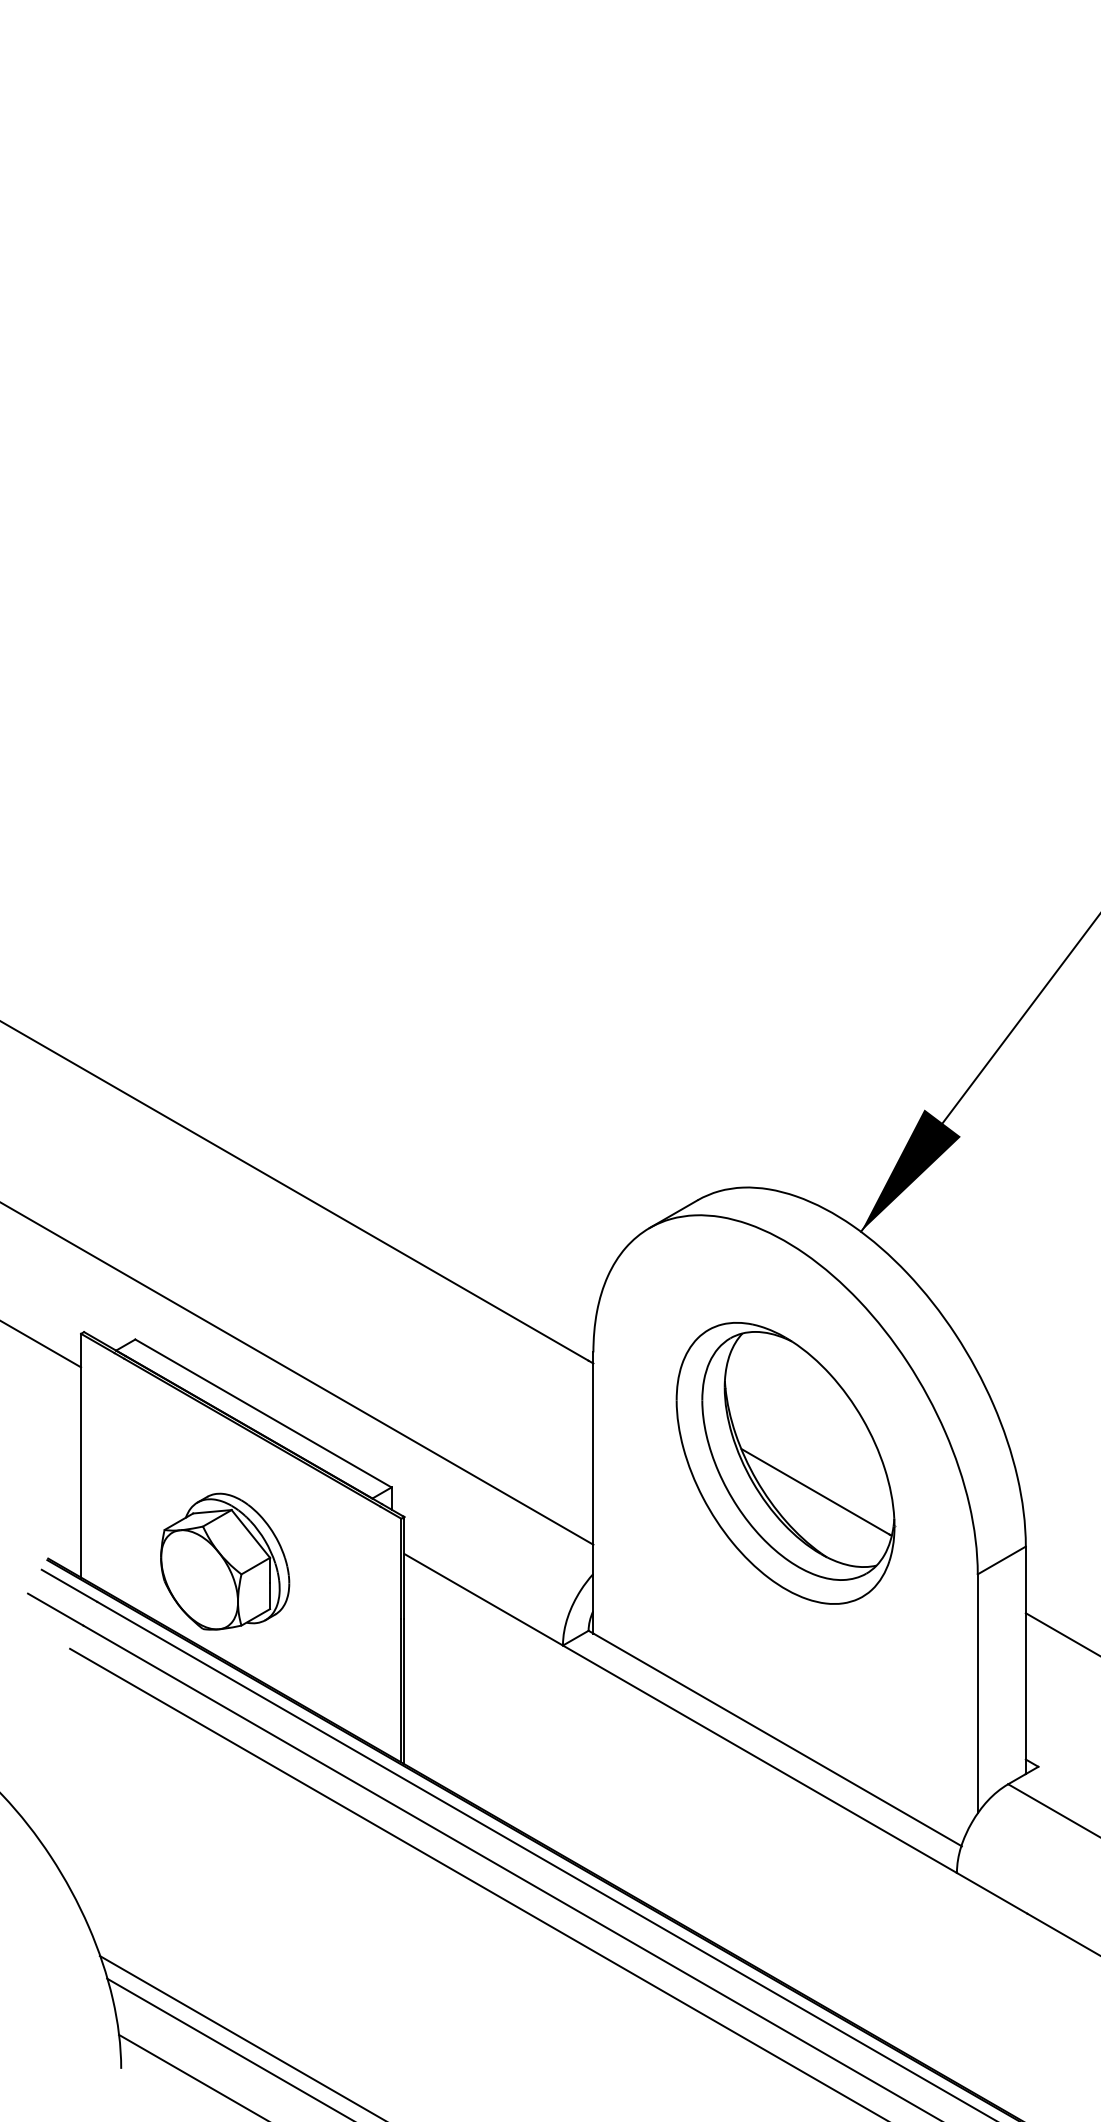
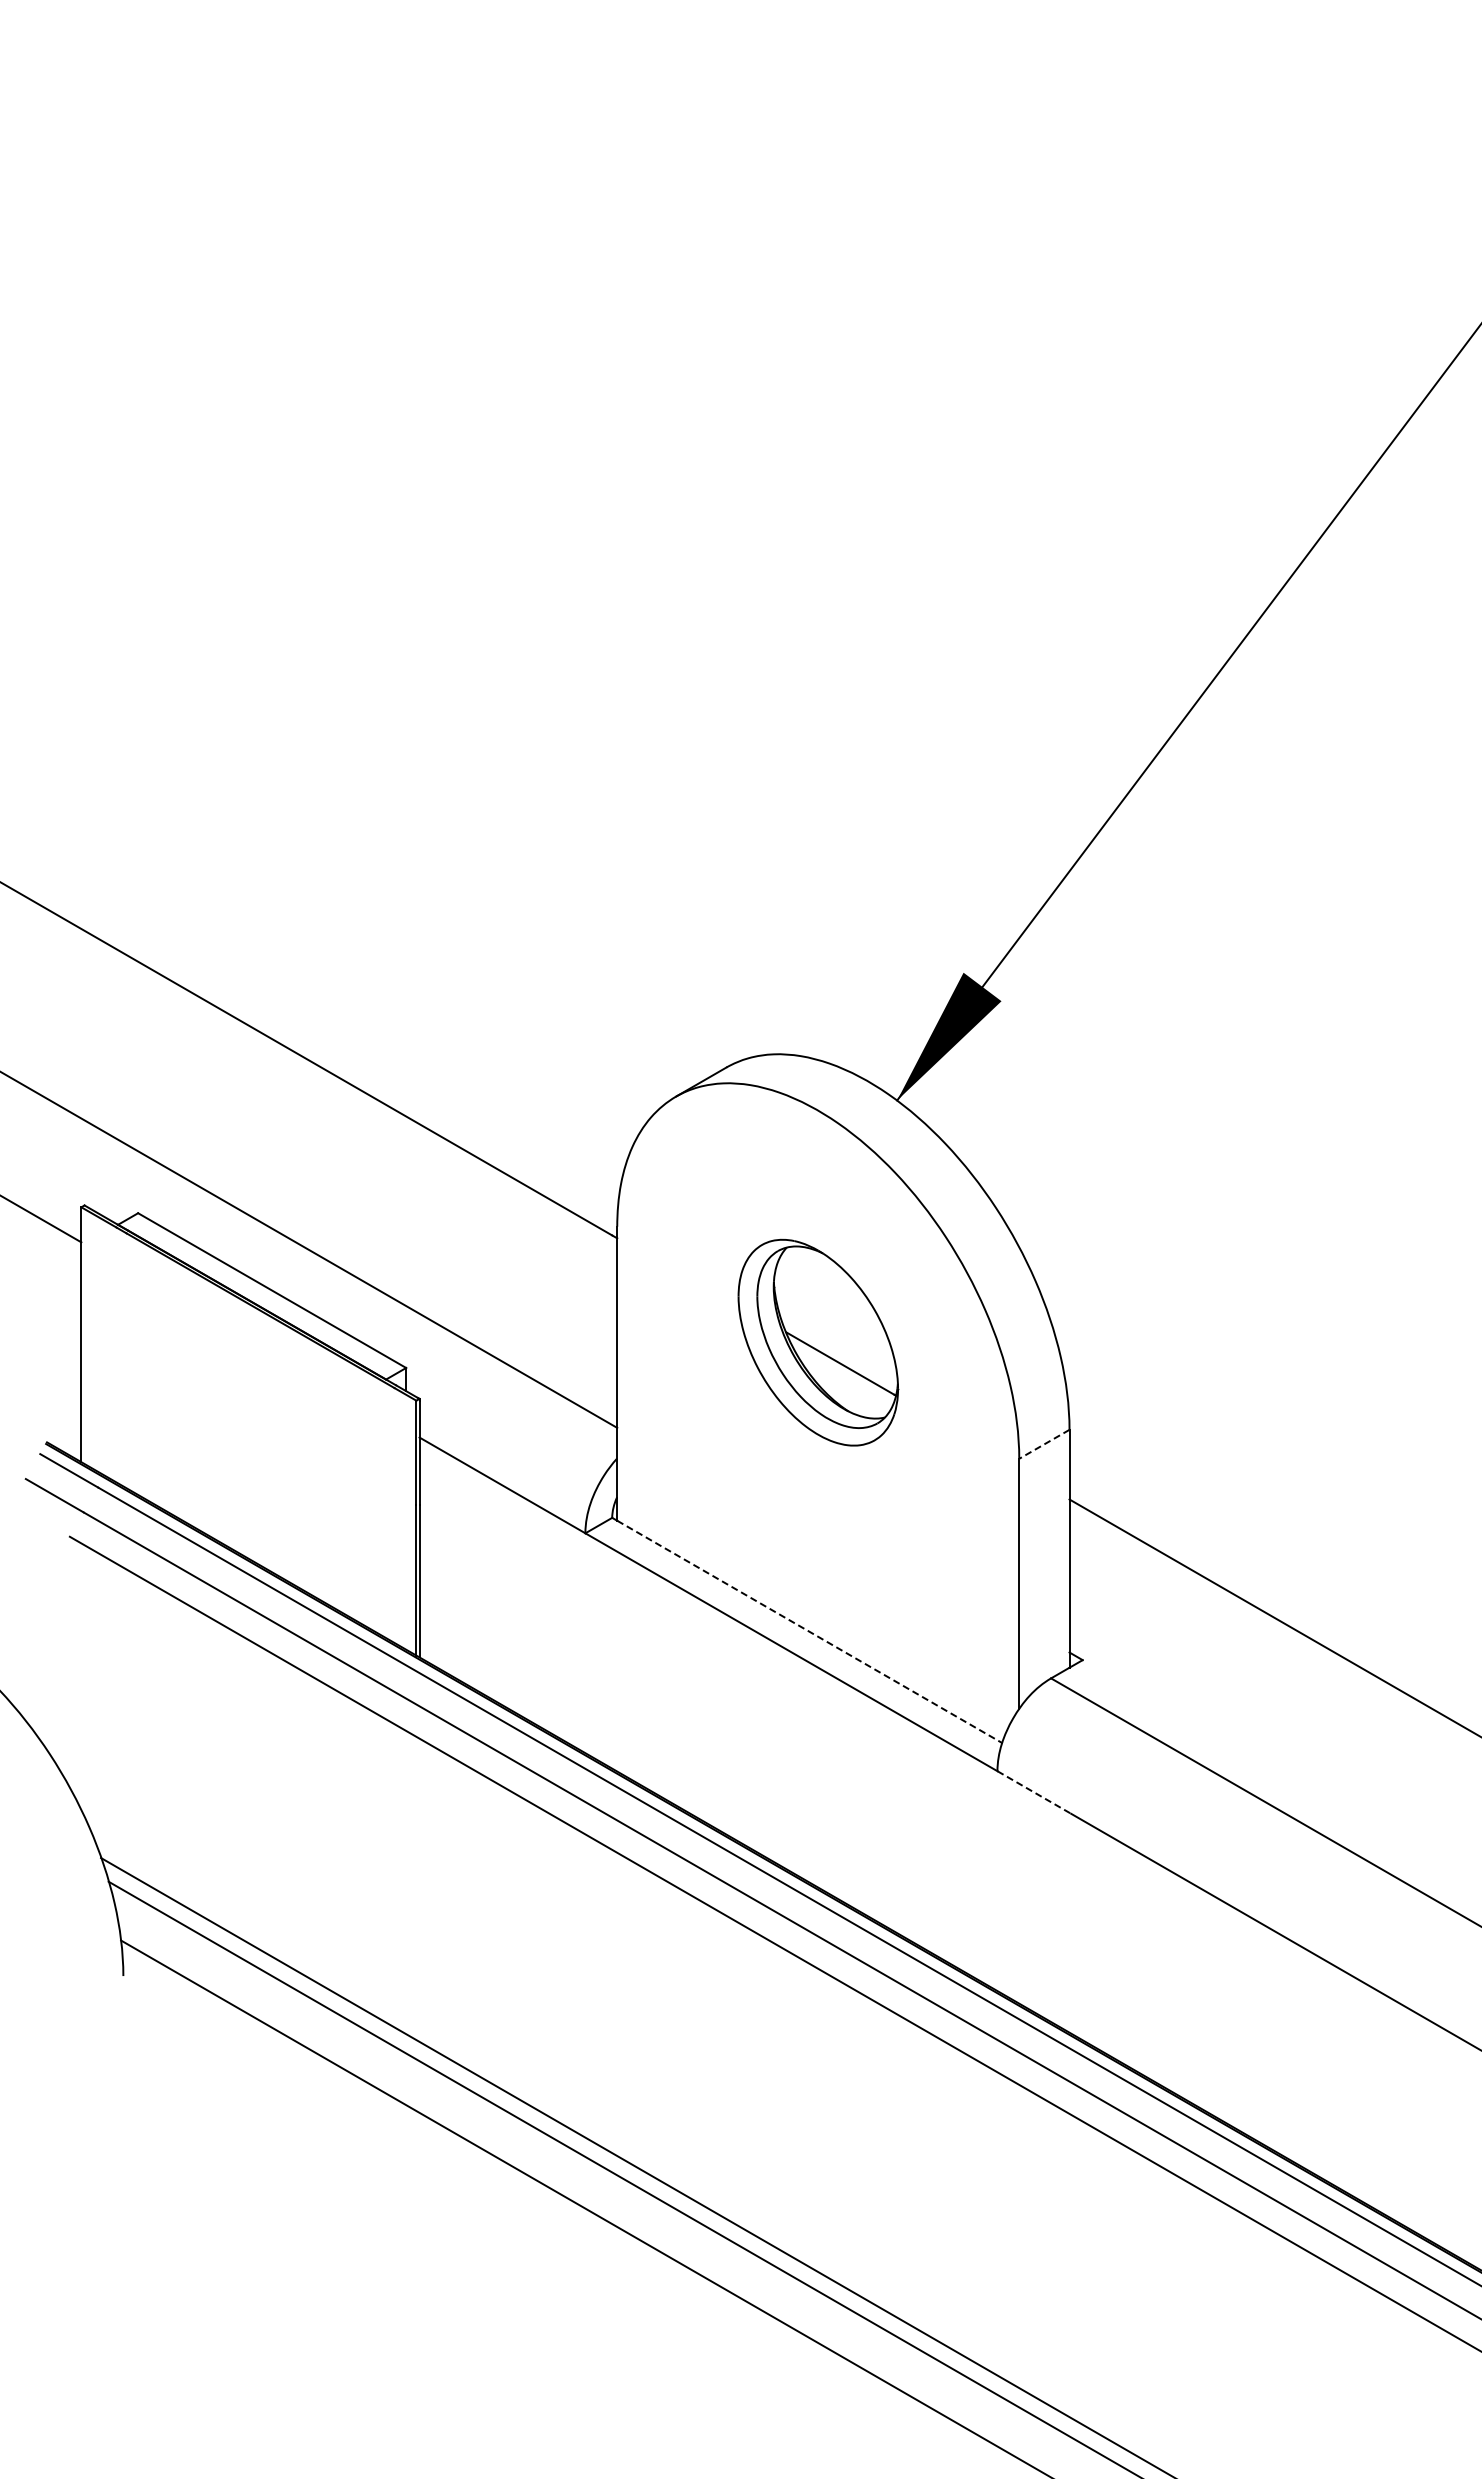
part: (785, 1463) -> (818, 1342), size x0.7
line: (1000, 1560) -> (1043, 1444), solid -> dashed
part: (224, 1561) -> (231, 1445), removed
line: (777, 1740) -> (809, 1632), solid -> dashed
line: (992, 1893) -> (1034, 1792), solid -> dashed

